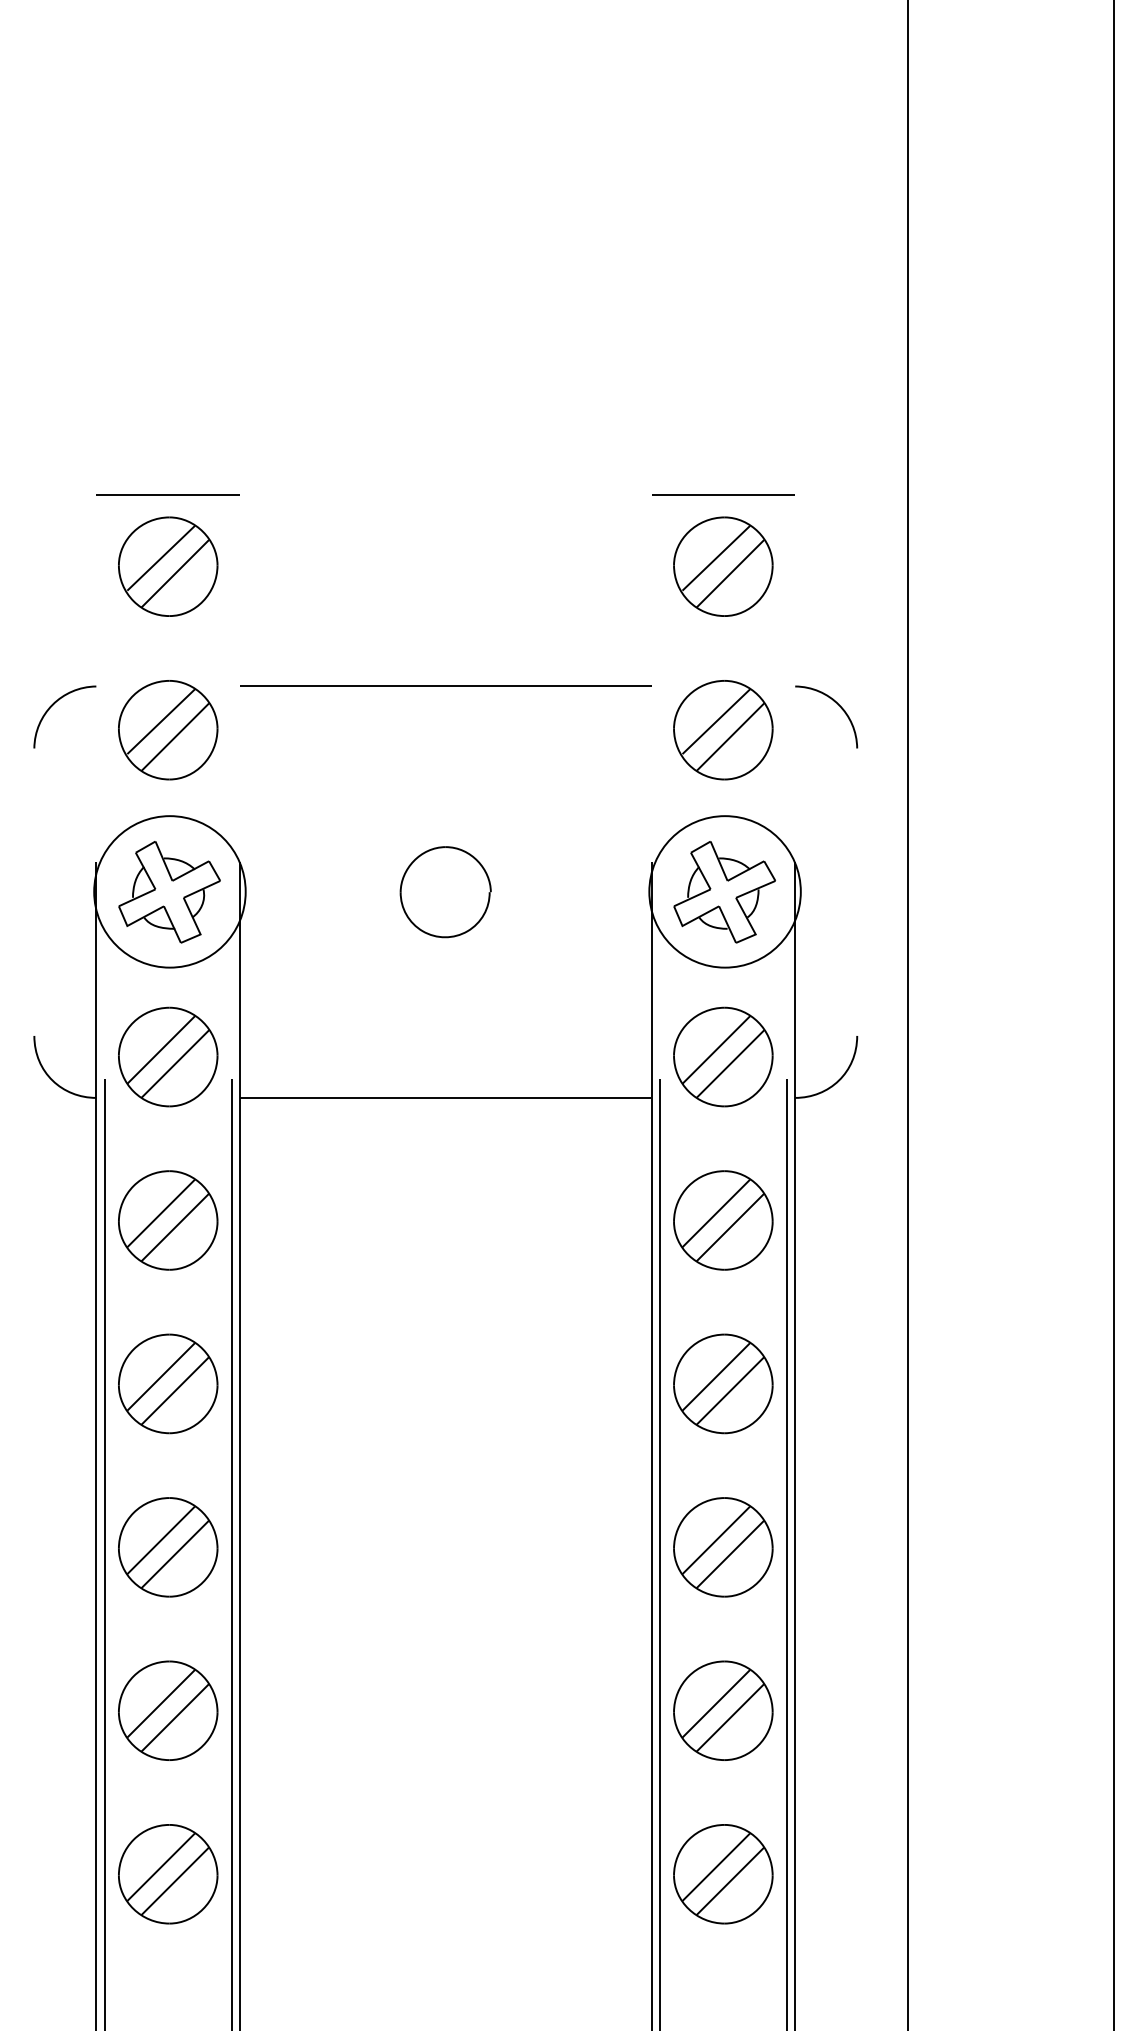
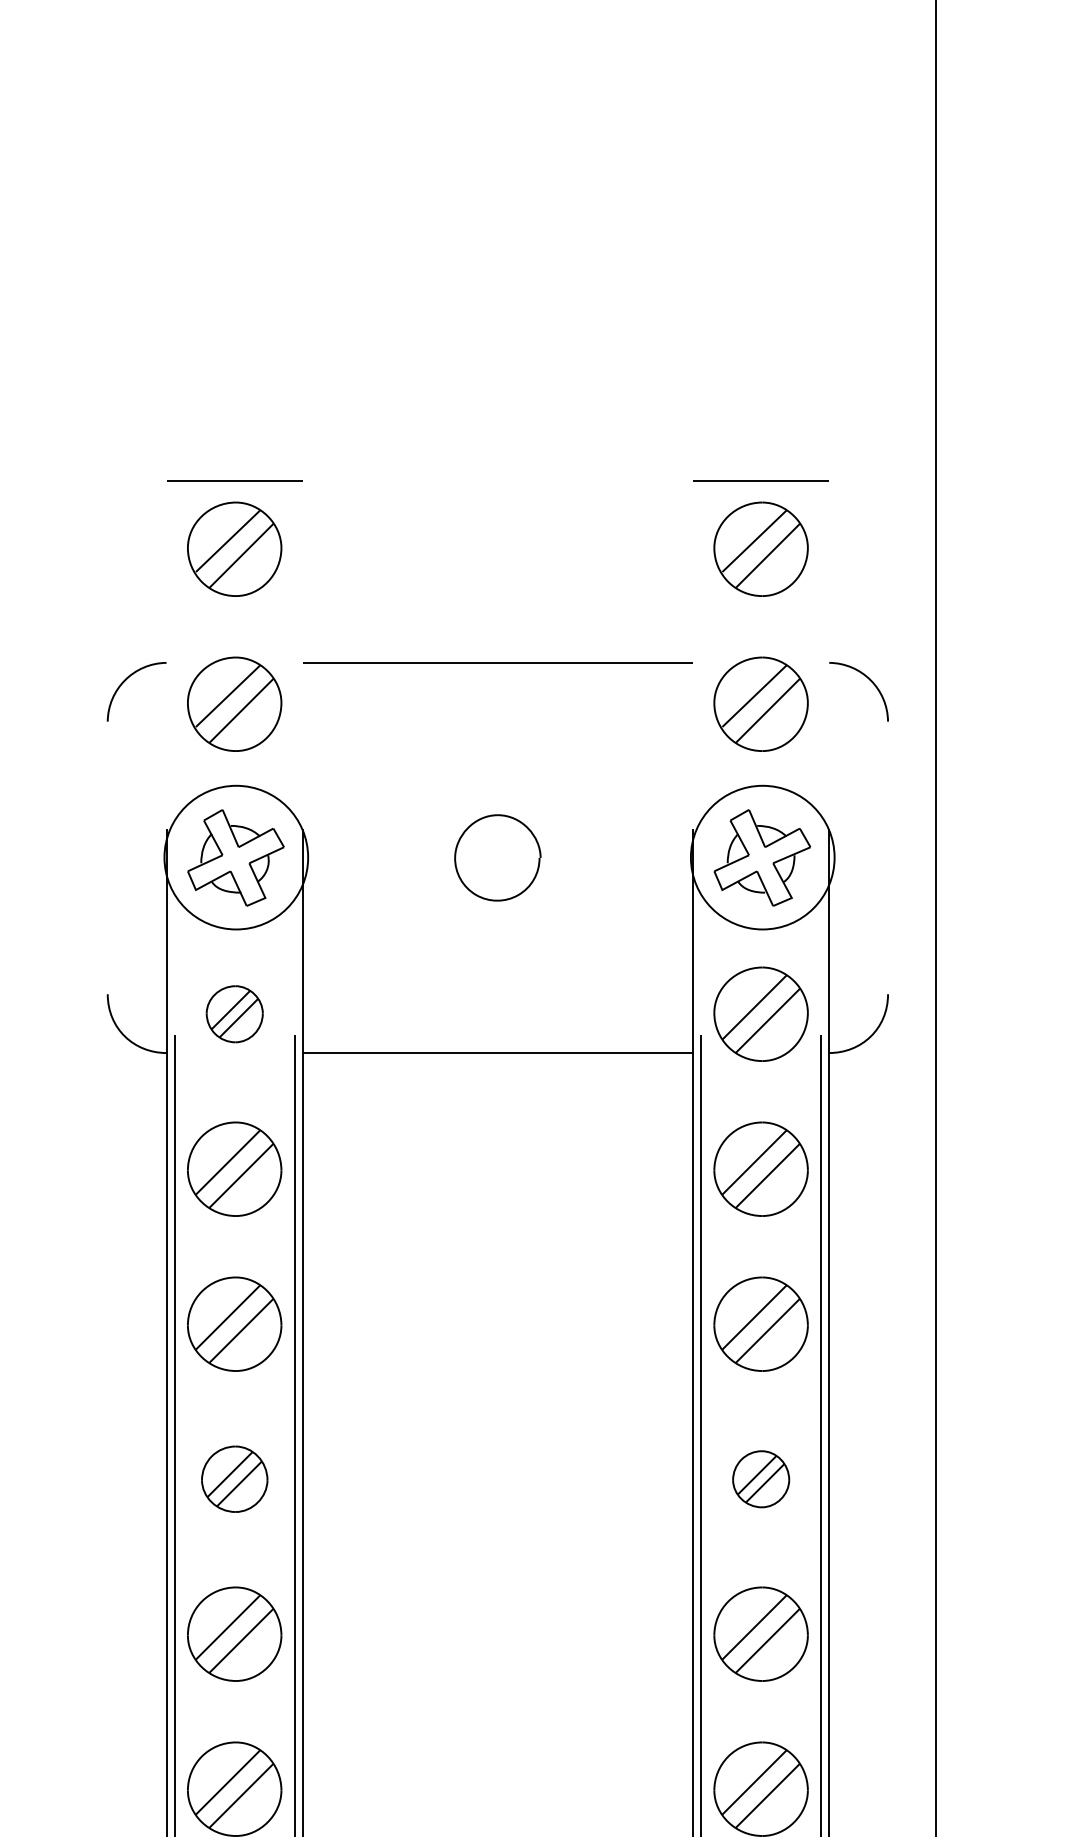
part: (168, 1056) -> (234, 1013), size x0.6
part: (168, 1547) -> (234, 1479), size x0.7
part: (723, 1547) -> (761, 1479), size x0.6

